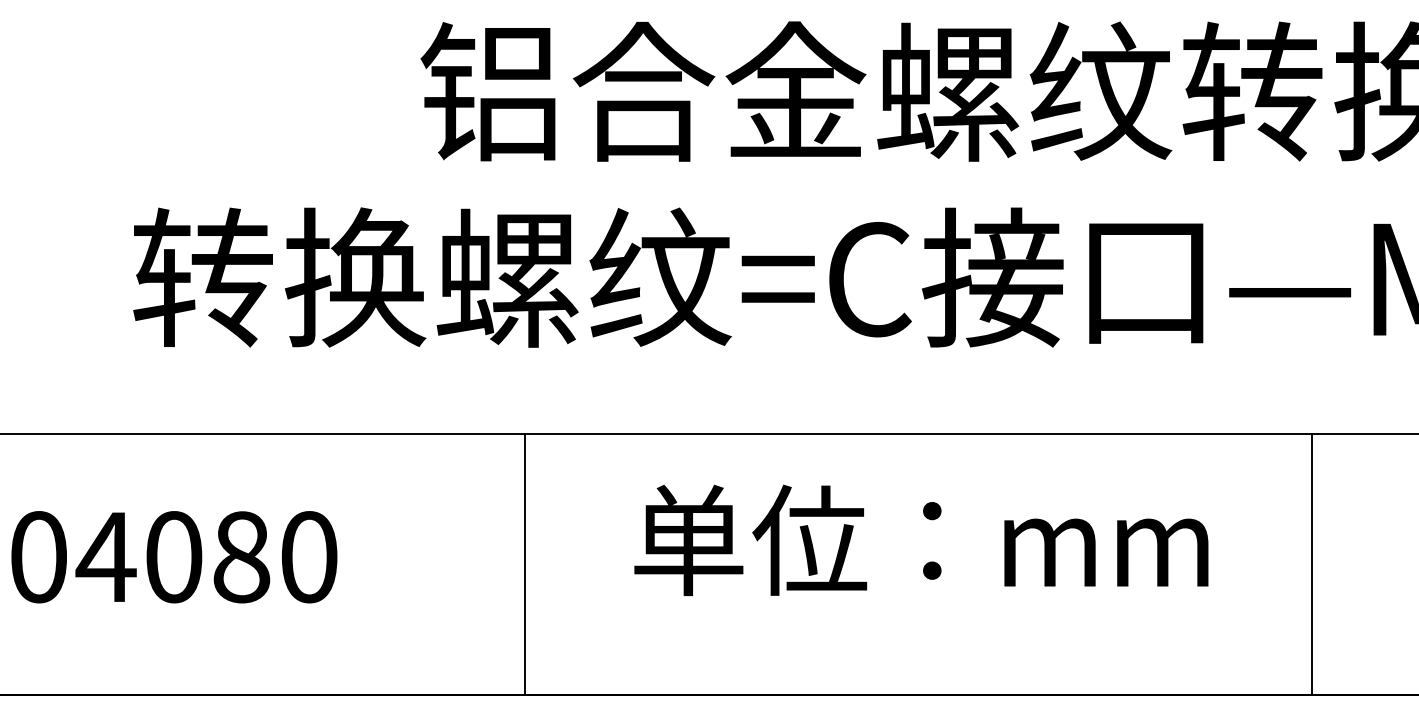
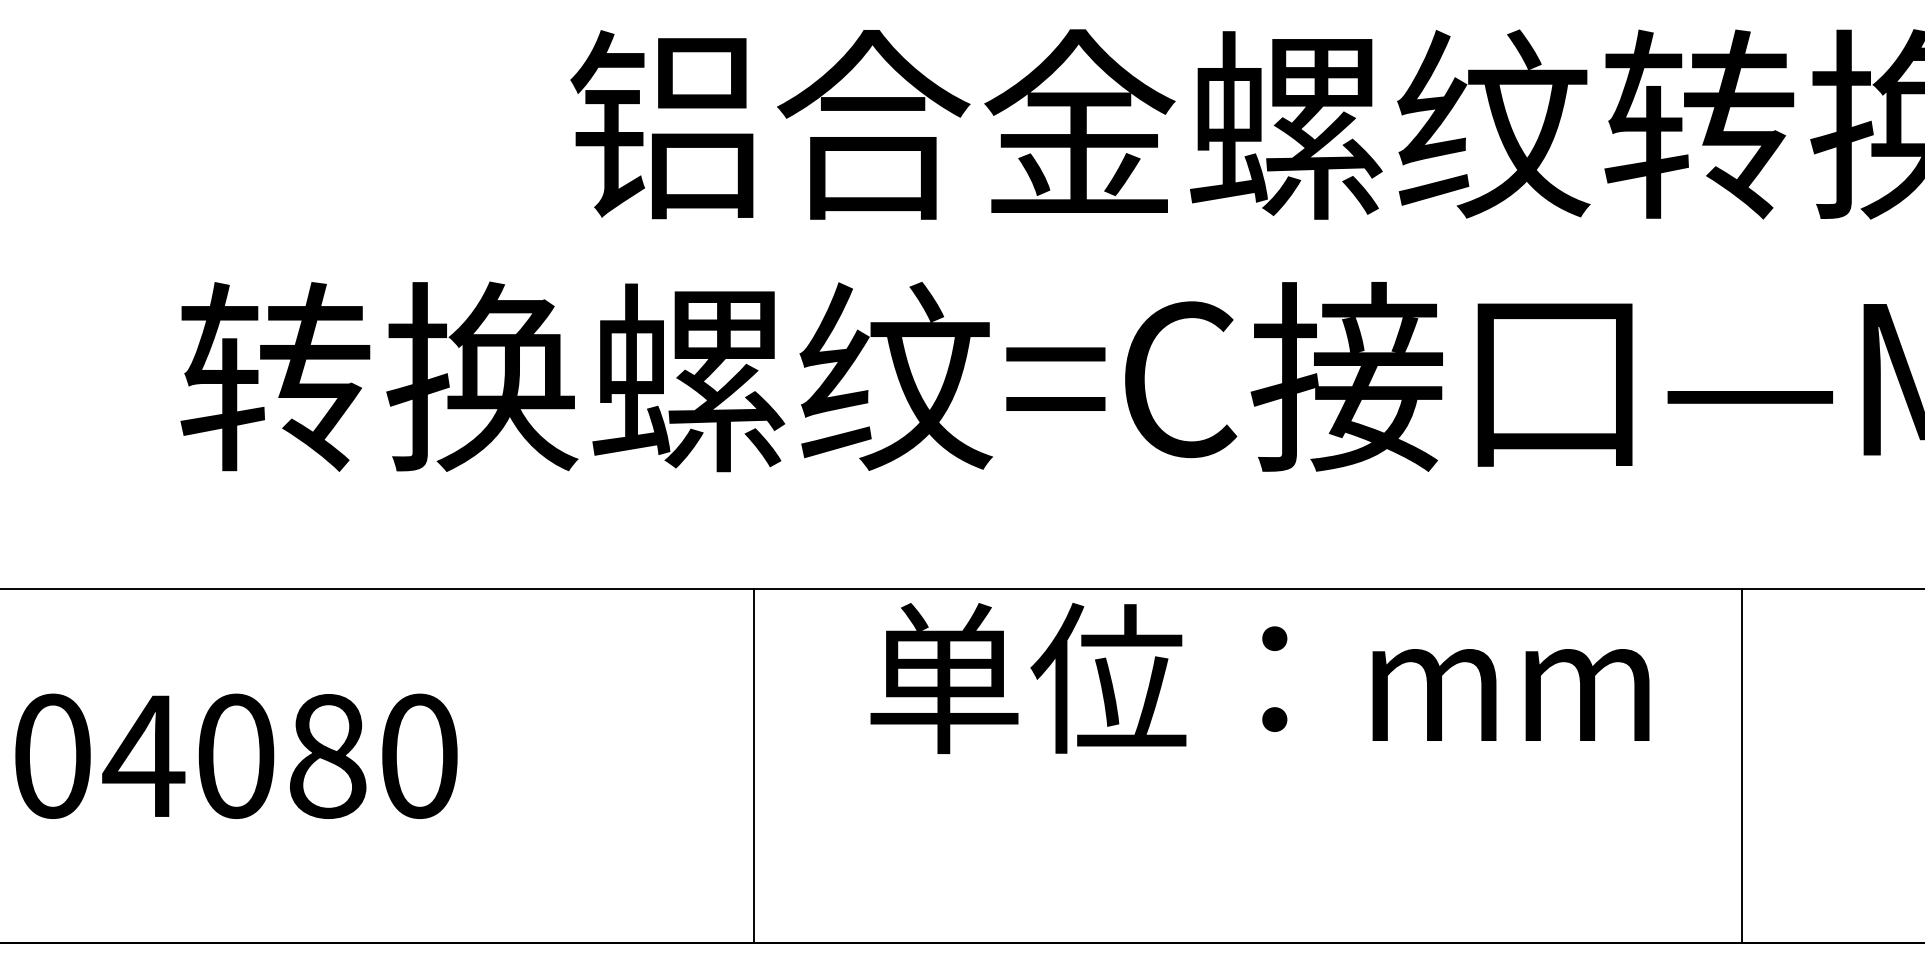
text: (921, 540) -> (1259, 678), moved
line: (525, 563) -> (754, 765), moved
line: (1312, 563) -> (1742, 765), moved

